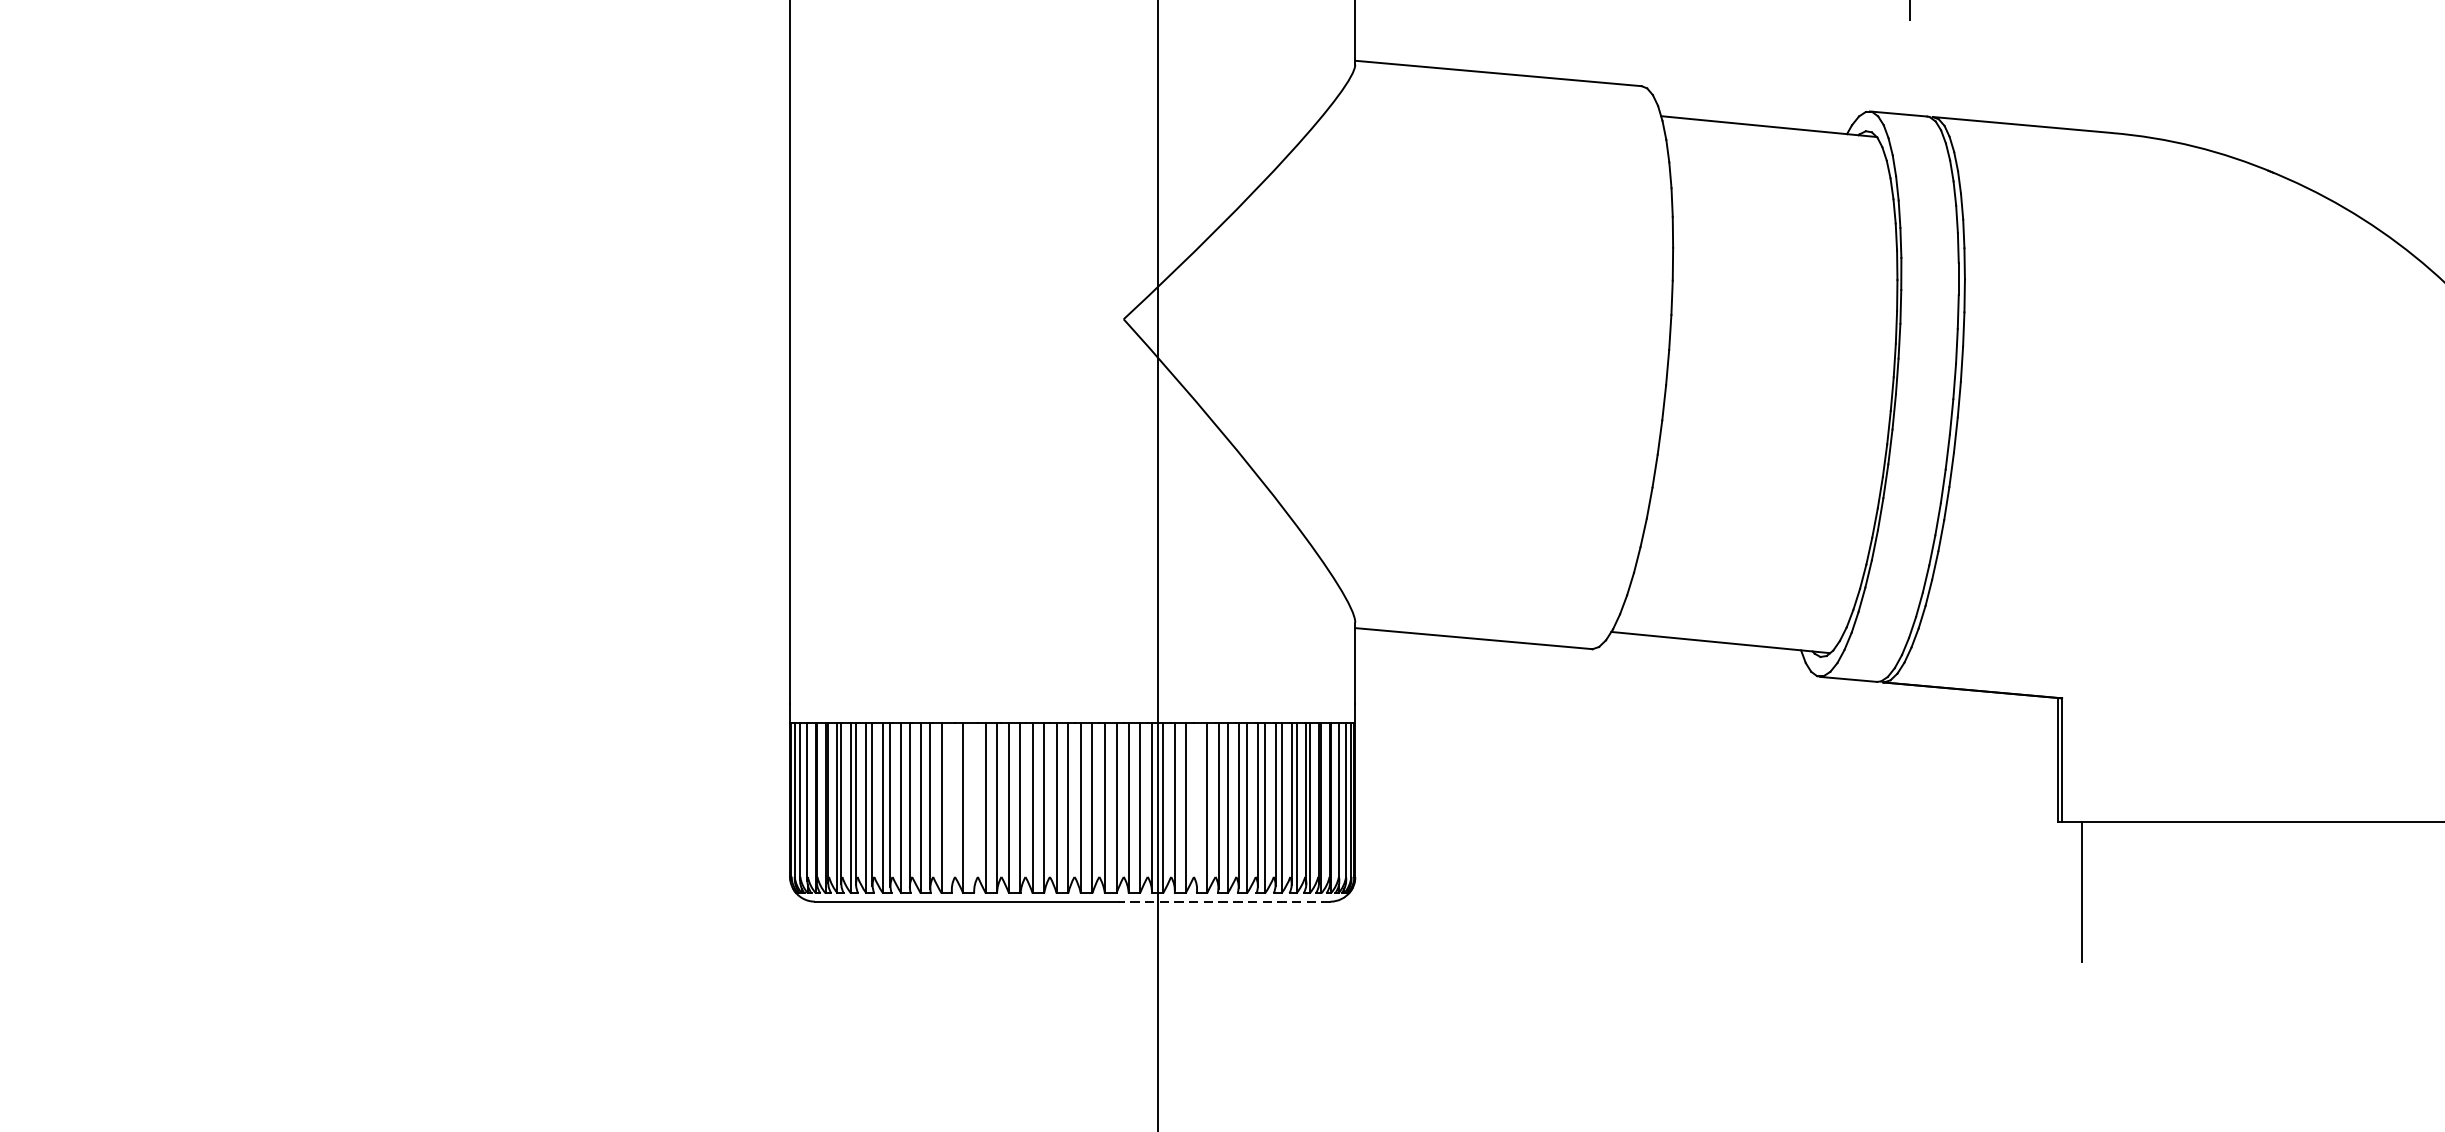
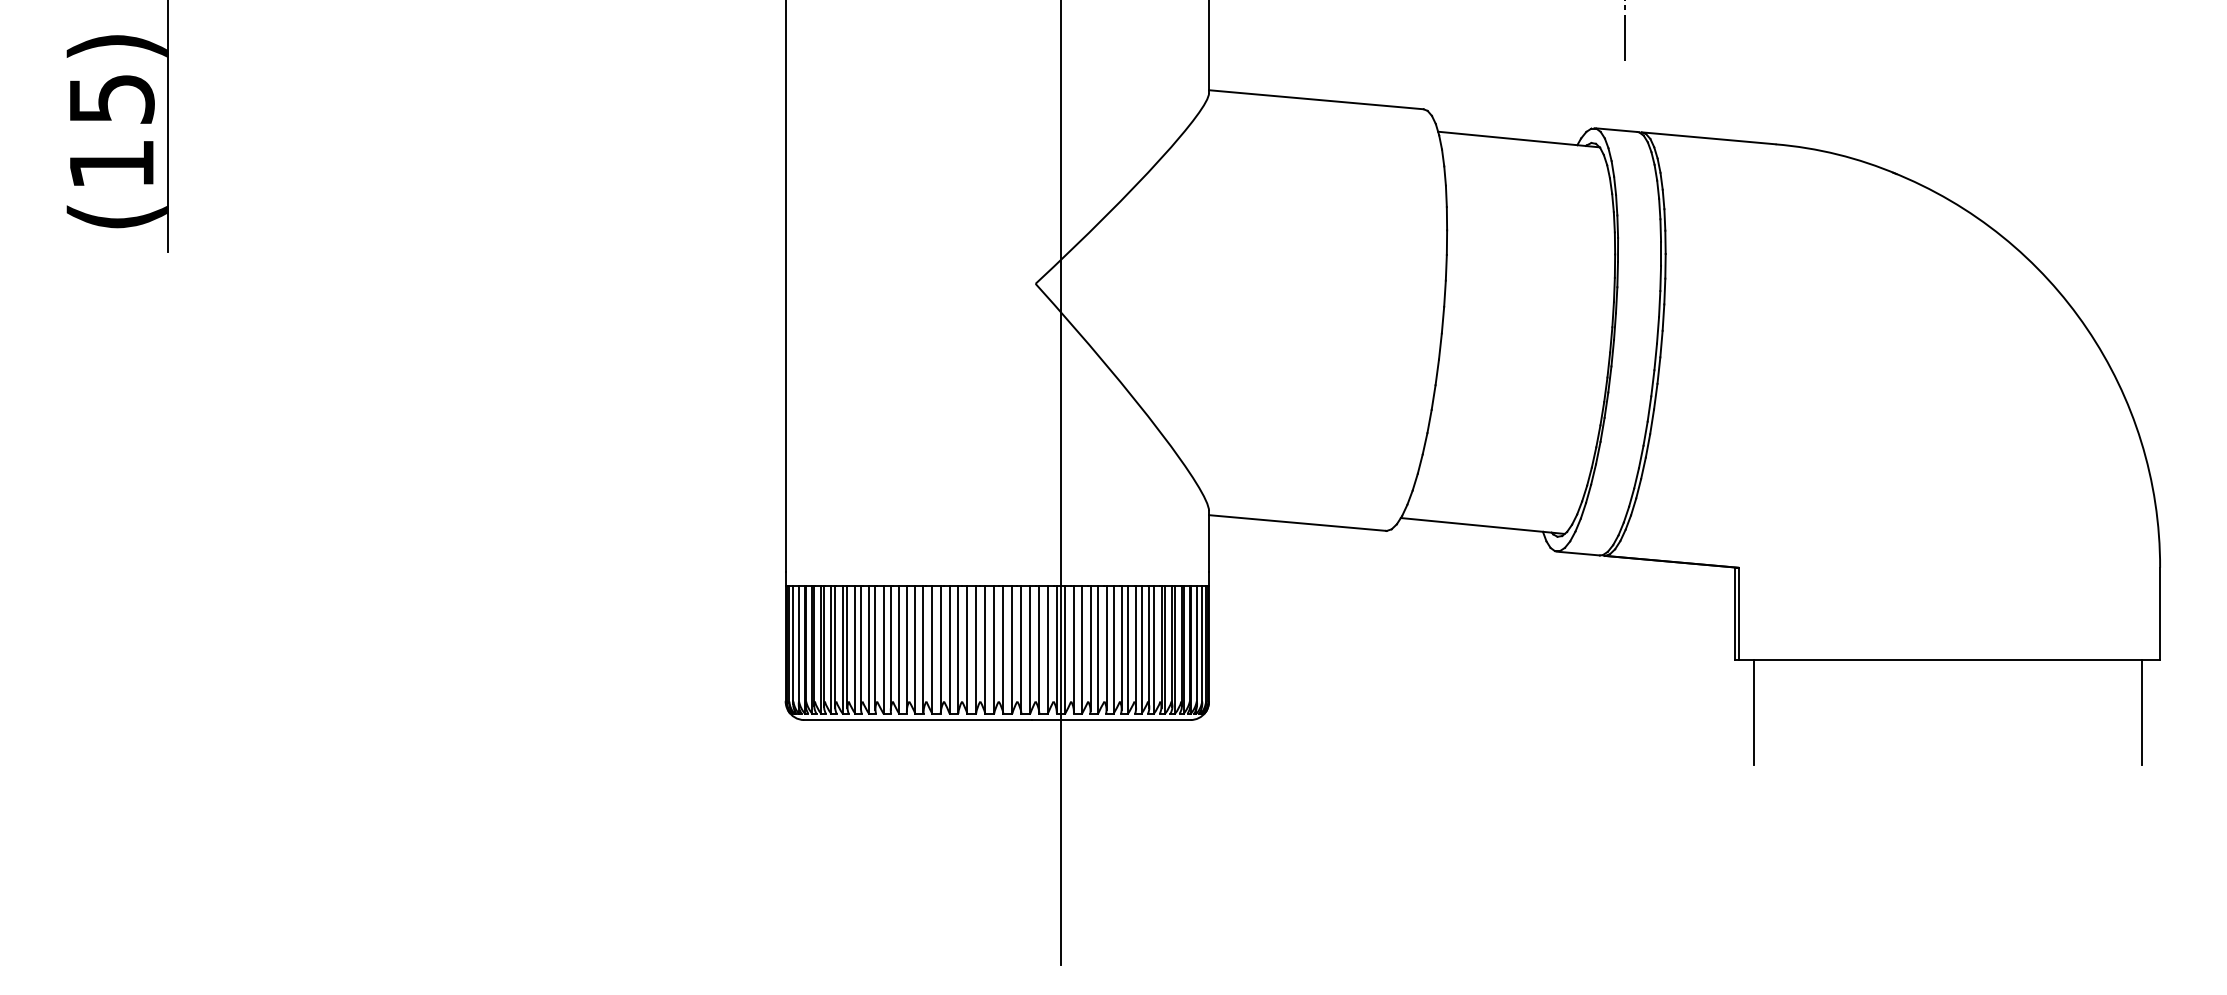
line: (951, 806) -> (906, 648), added
line: (974, 806) -> (923, 648), added
line: (1196, 806) -> (1090, 648), added
line: (1223, 902) -> (1110, 720), dashed -> solid

